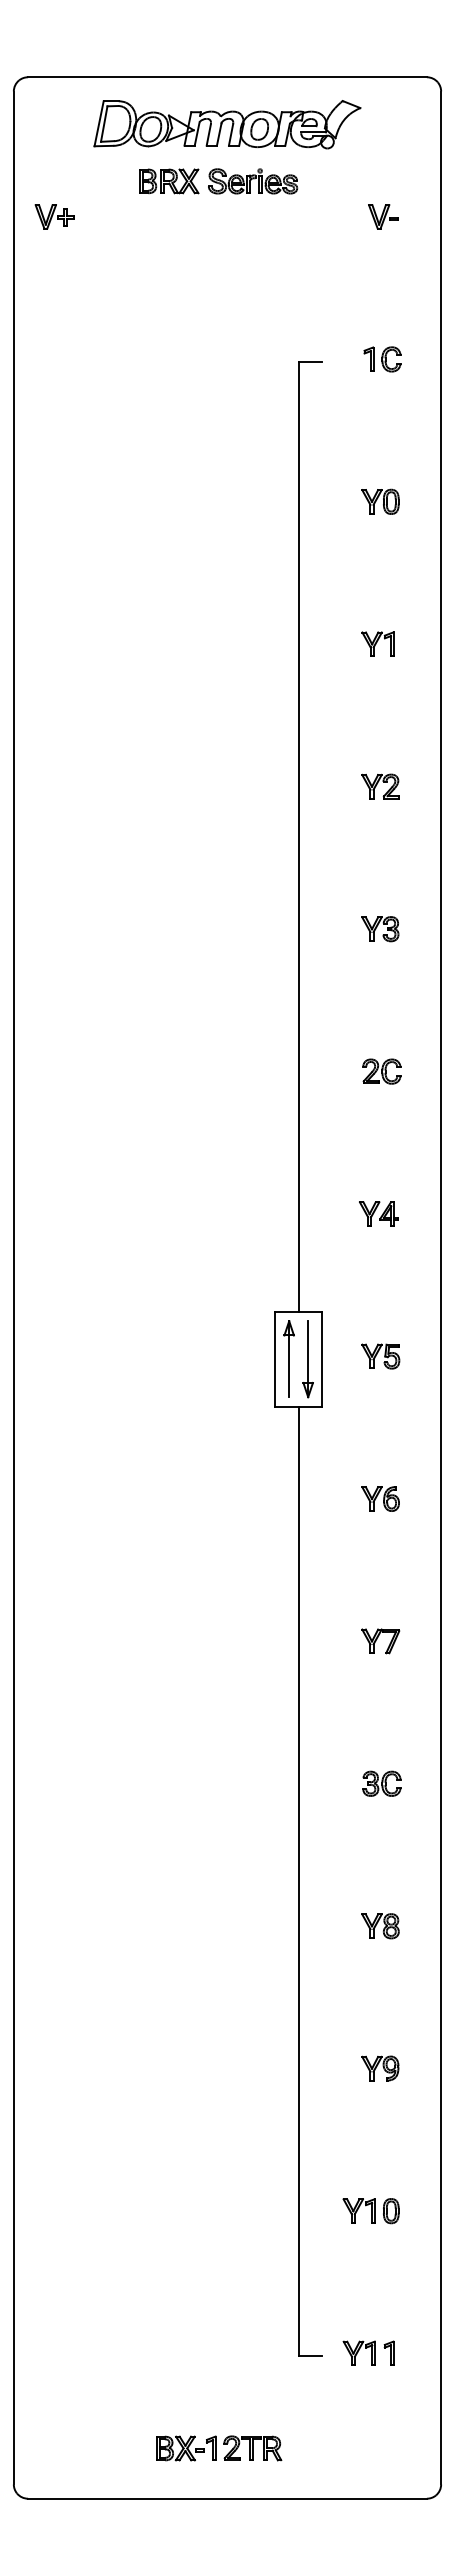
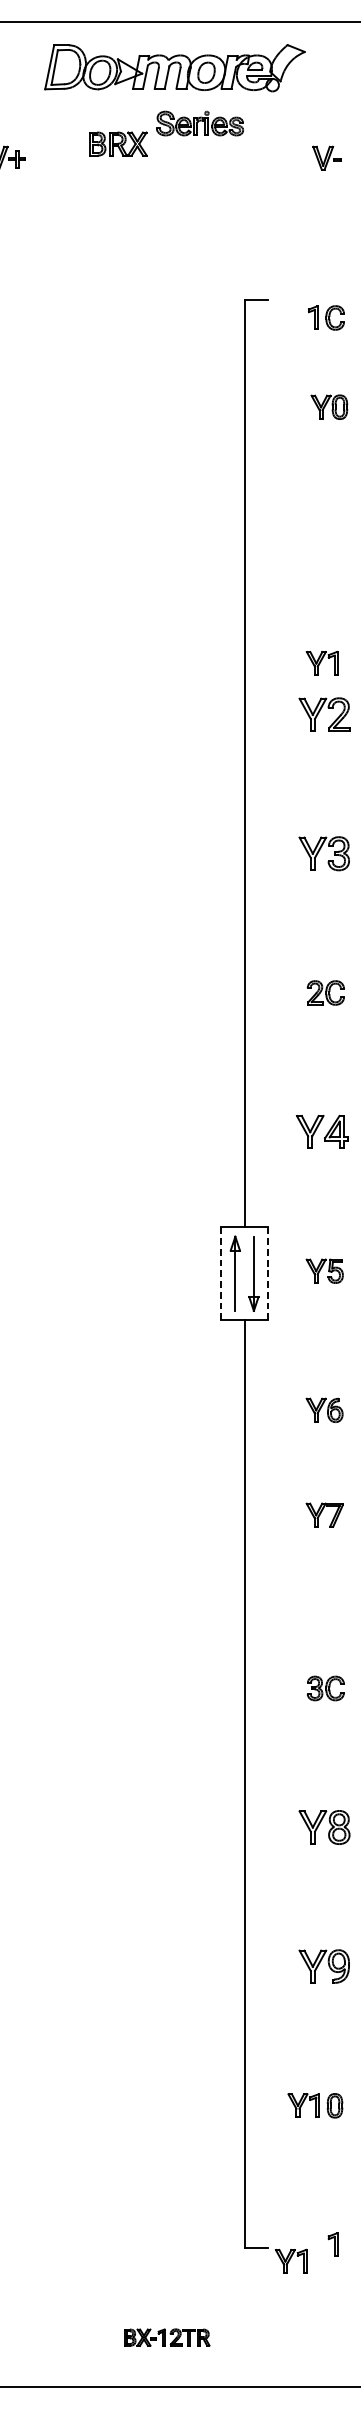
part: (169, 181) -> (118, 144), moved
part: (382, 359) -> (326, 318), moved
part: (380, 501) -> (329, 406), moved
part: (377, 643) -> (321, 662), moved
part: (380, 786) -> (324, 714), size x1.4
part: (380, 929) -> (324, 854), size x1.4
part: (378, 1213) -> (322, 1131), size x1.4
line: (274, 1358) -> (220, 1273), solid -> dashed
line: (322, 1359) -> (267, 1274), solid -> dashed
part: (380, 1641) -> (324, 1515), moved
part: (380, 1926) -> (324, 1827), size x1.4
part: (380, 2068) -> (324, 1966), size x1.4
part: (358, 2352) -> (290, 2260), moved
part: (219, 2448) -> (167, 2337), size x0.7

